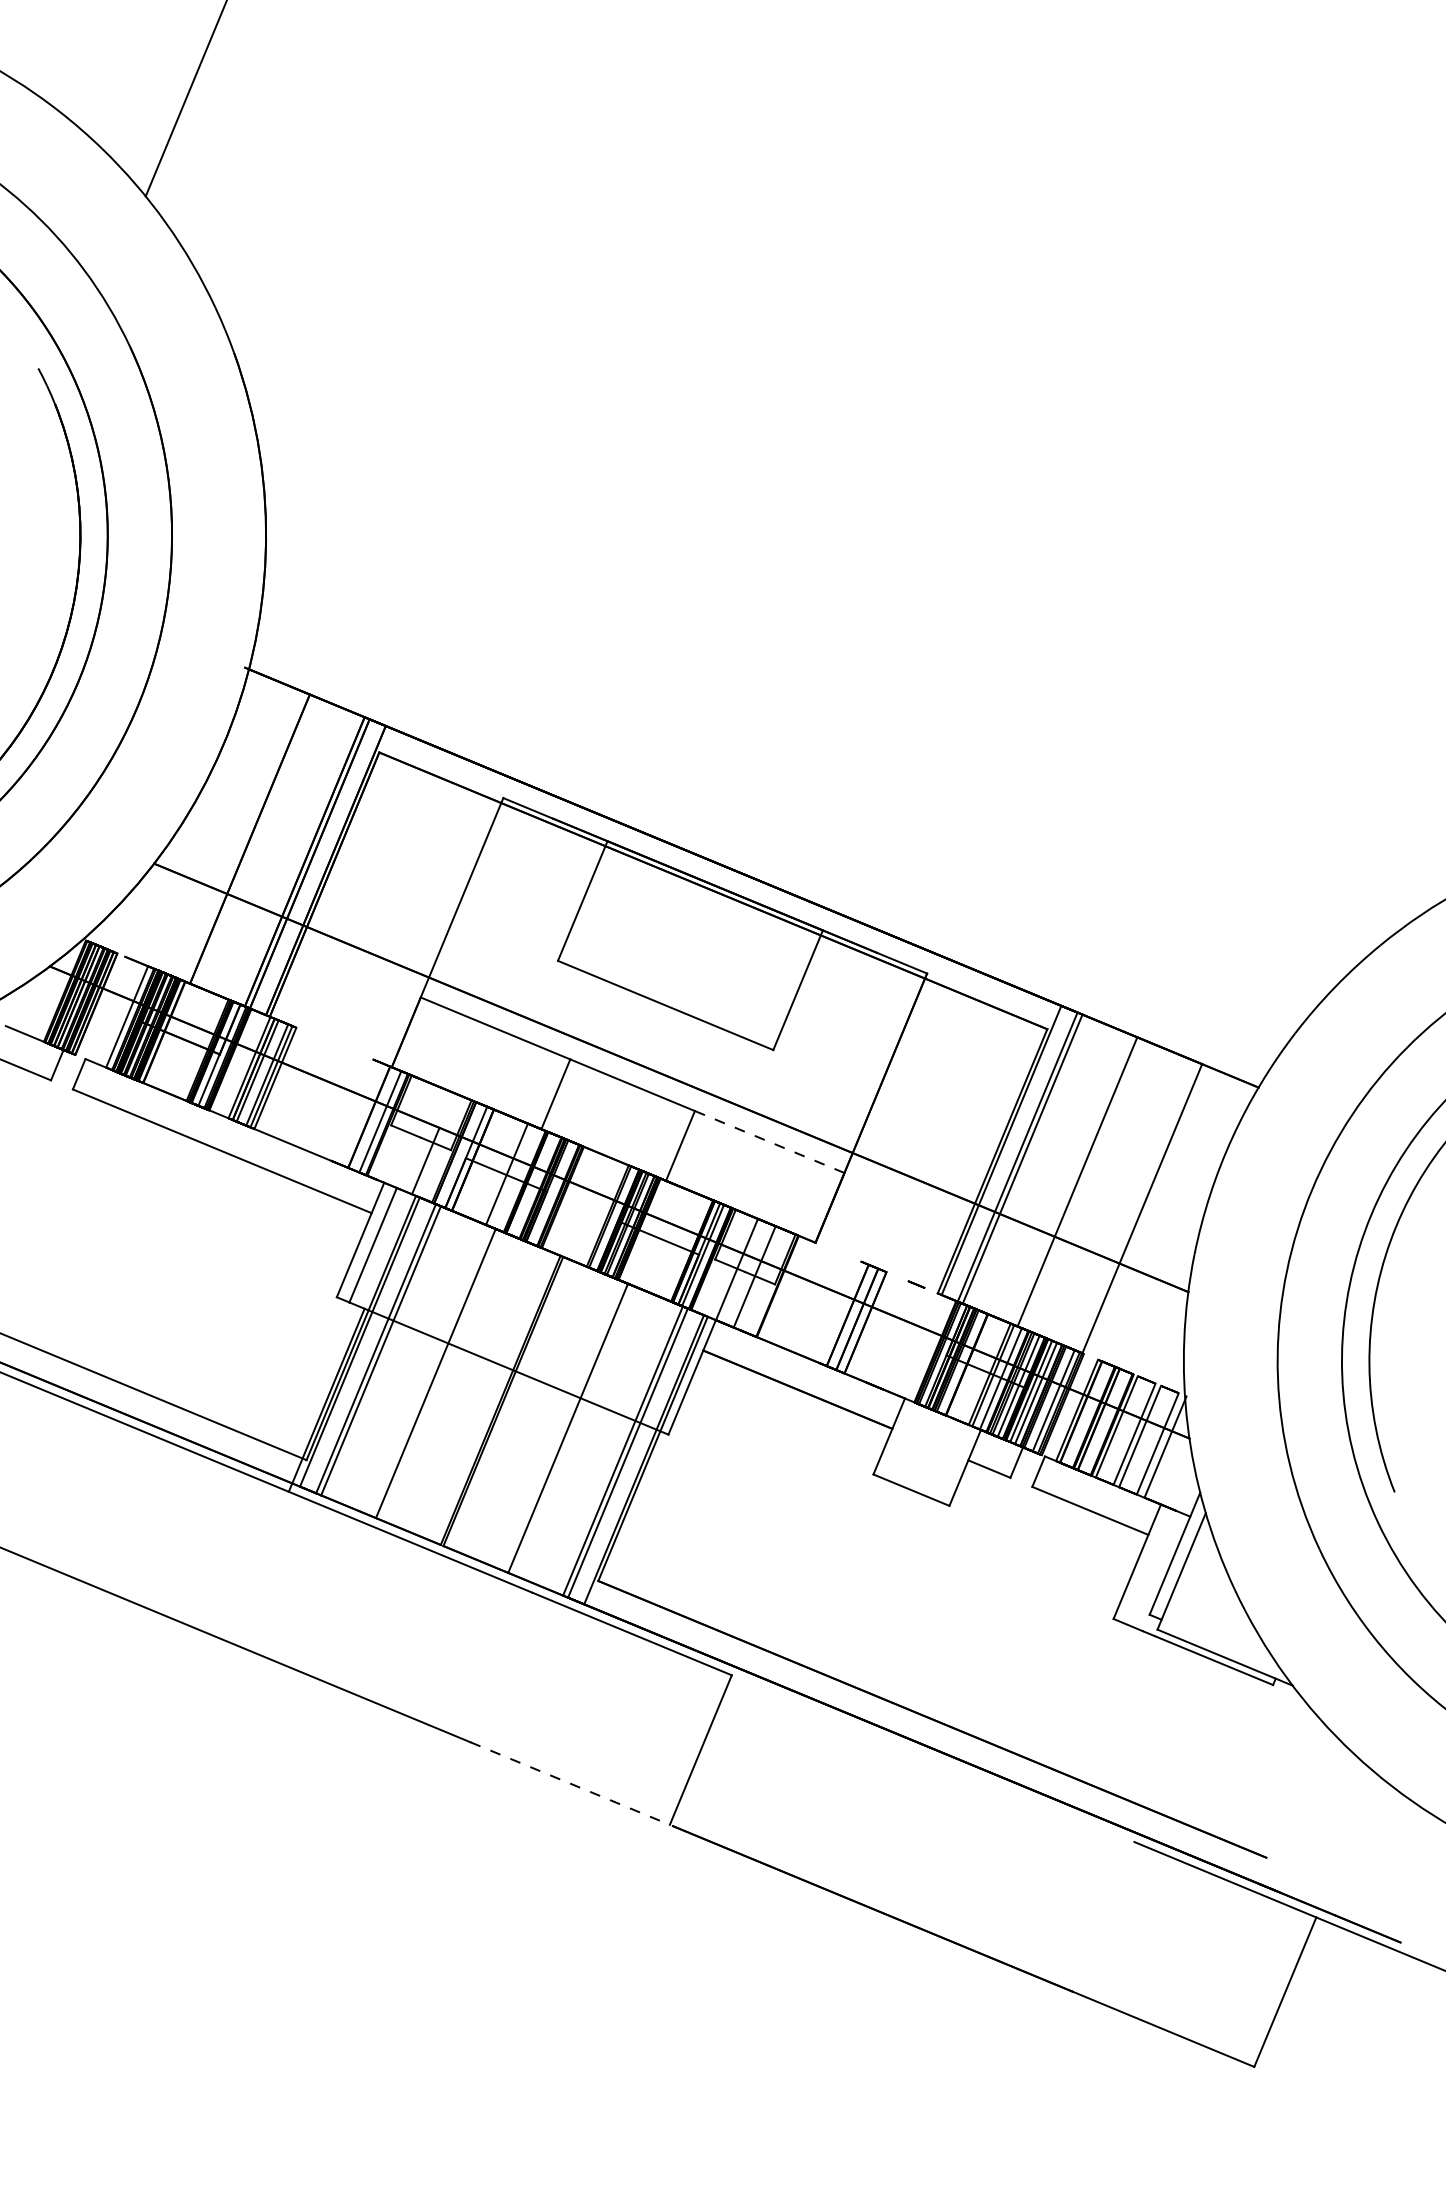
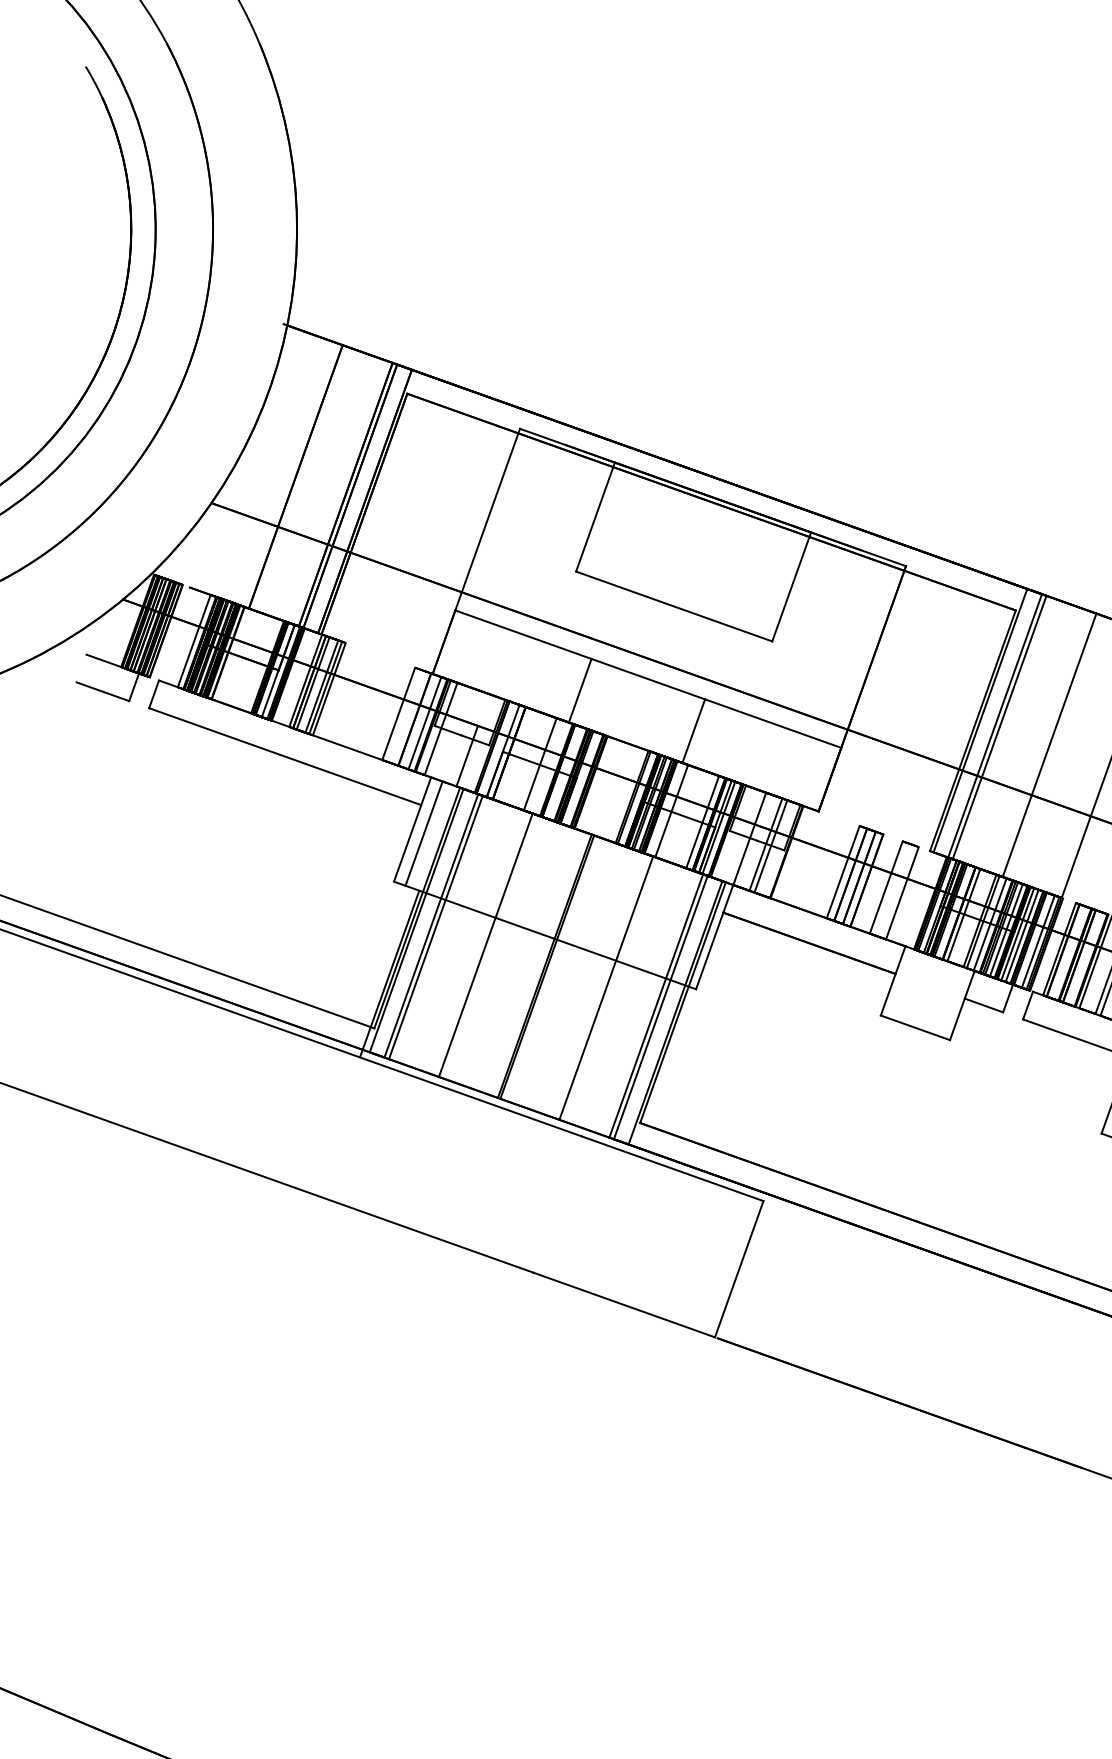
line: (351, 1109) -> (398, 713), added
line: (398, 1128) -> (441, 728), added
line: (769, 1142) -> (773, 724), dashed -> solid
line: (651, 1233) -> (671, 810), added
line: (685, 1247) -> (702, 821), added
line: (760, 1278) -> (771, 845), added
line: (839, 1311) -> (843, 871), added
line: (886, 1331) -> (885, 887), added
line: (904, 1338) -> (902, 892), added
line: (972, 1366) -> (964, 914), added
line: (570, 1783) -> (624, 1304), dashed -> solid

